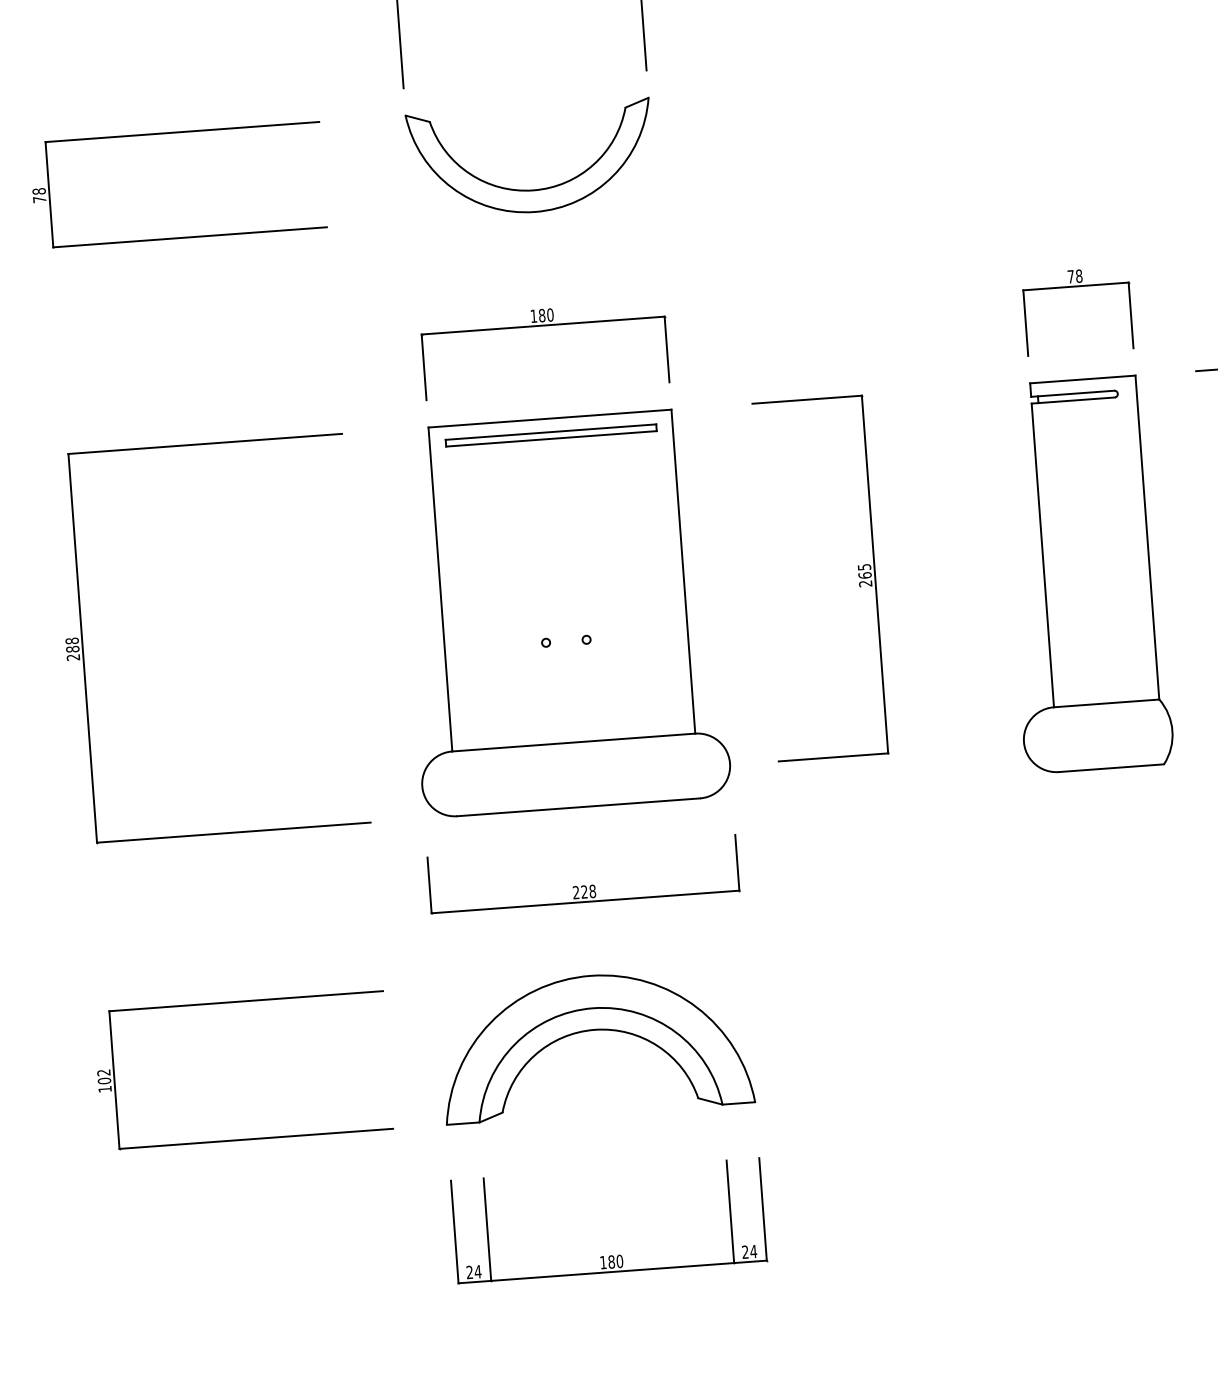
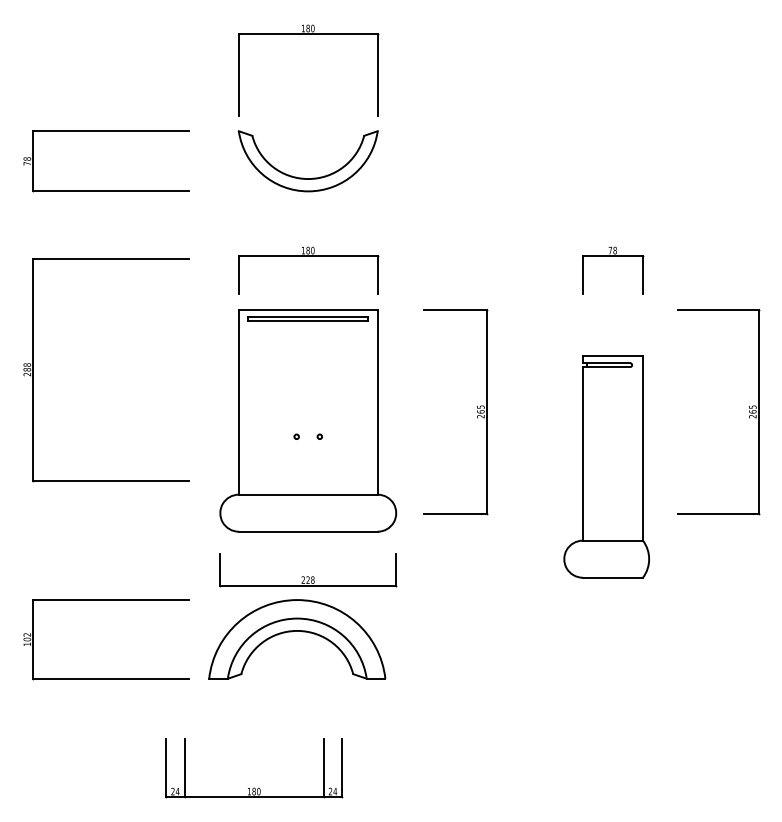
part: (1085, 574) -> (606, 466), moved
part: (83, 649) -> (33, 370), moved
part: (237, 1002) -> (106, 600), moved
part: (595, 1030) -> (297, 631), moved
part: (611, 1254) -> (254, 787), moved

